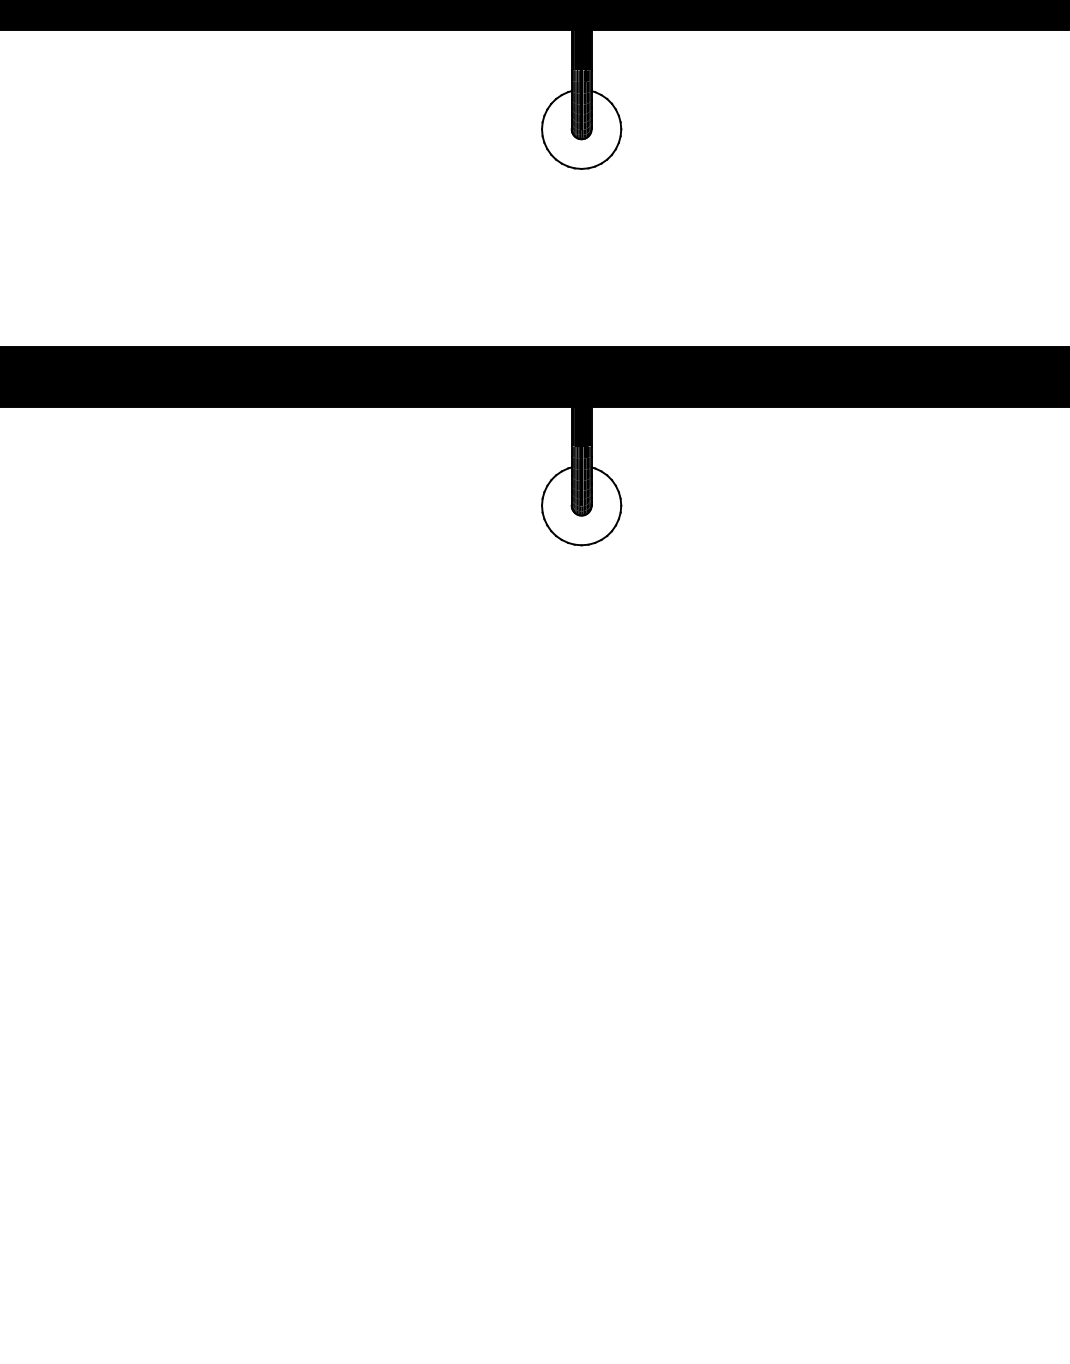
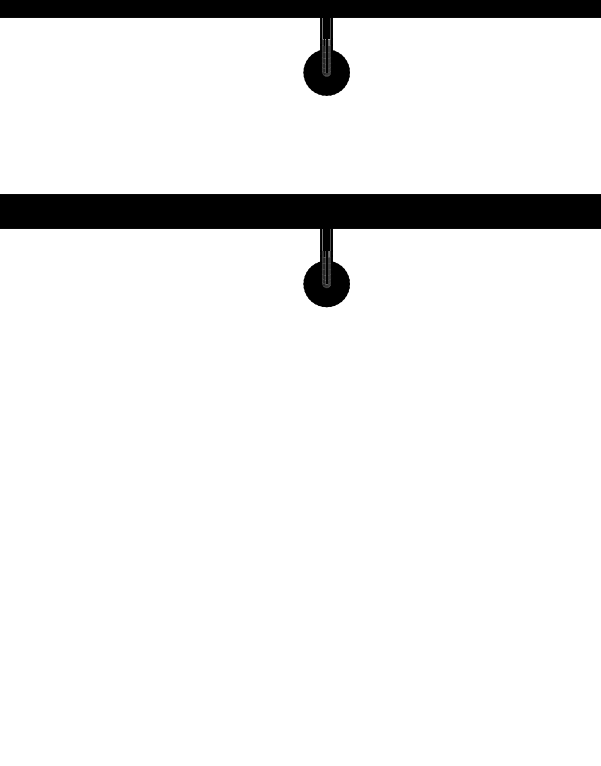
fill: (581, 129) -> (326, 72), added
fill: (581, 506) -> (326, 284), added

